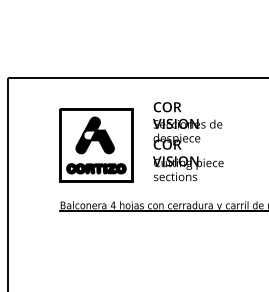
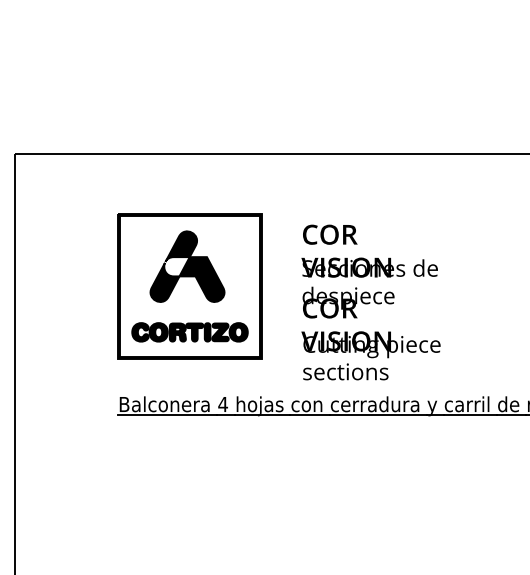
text: (188, 141) -> (371, 302), moved

